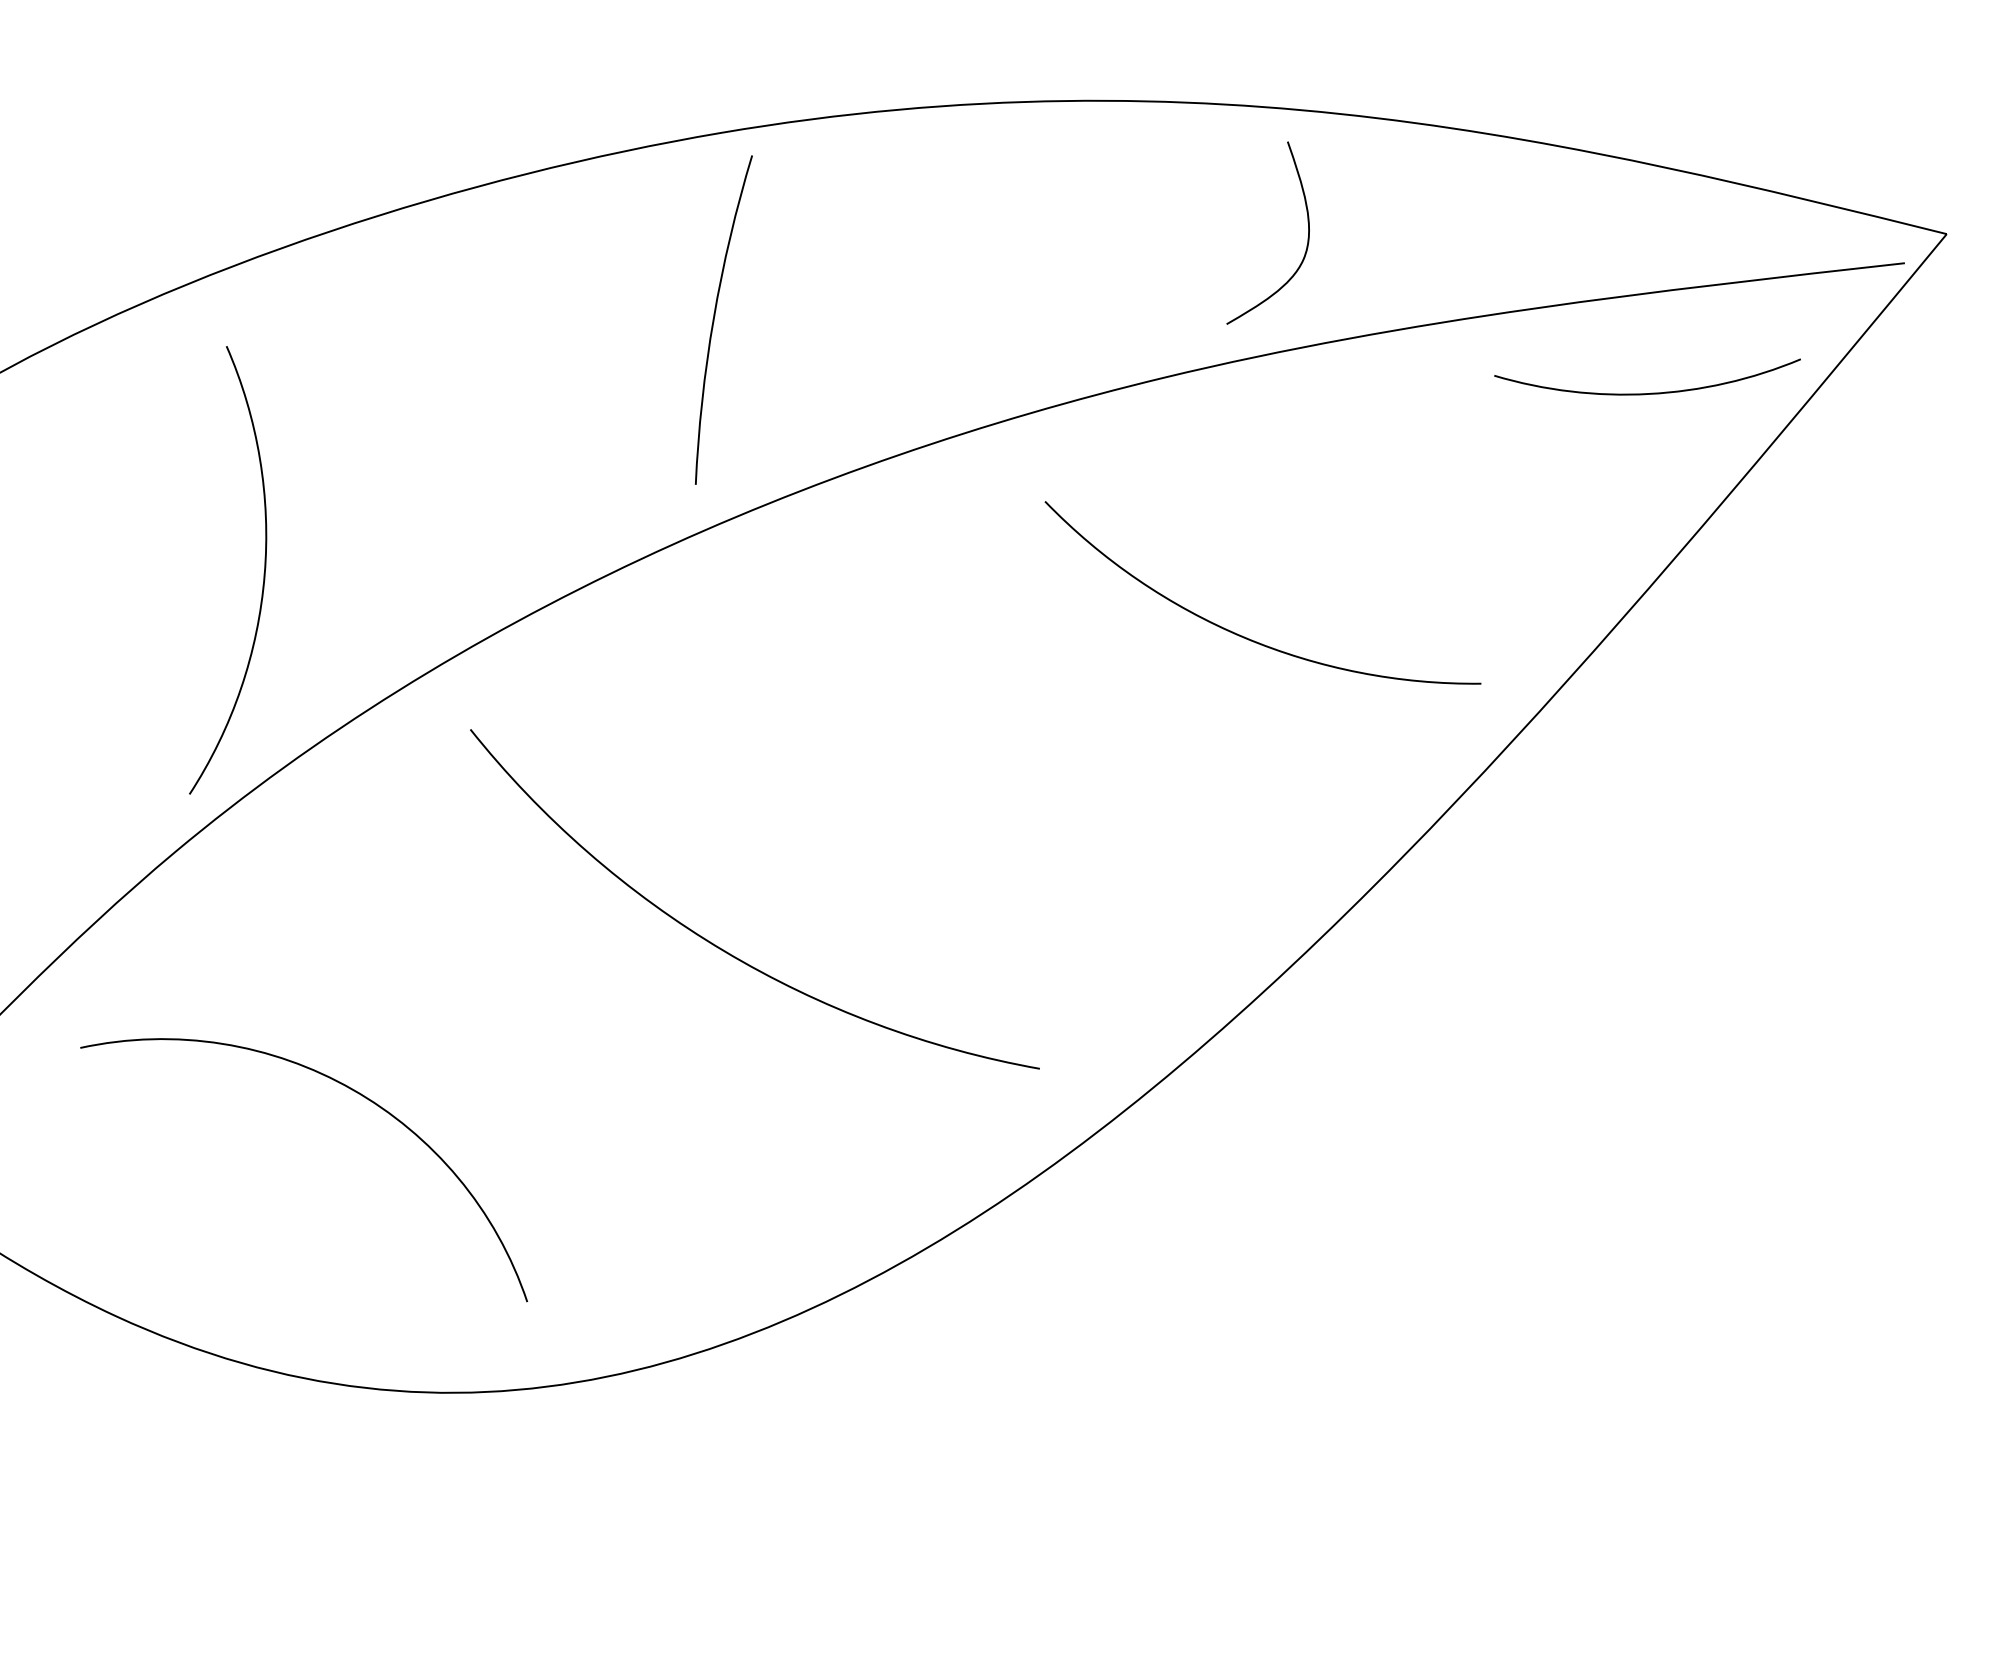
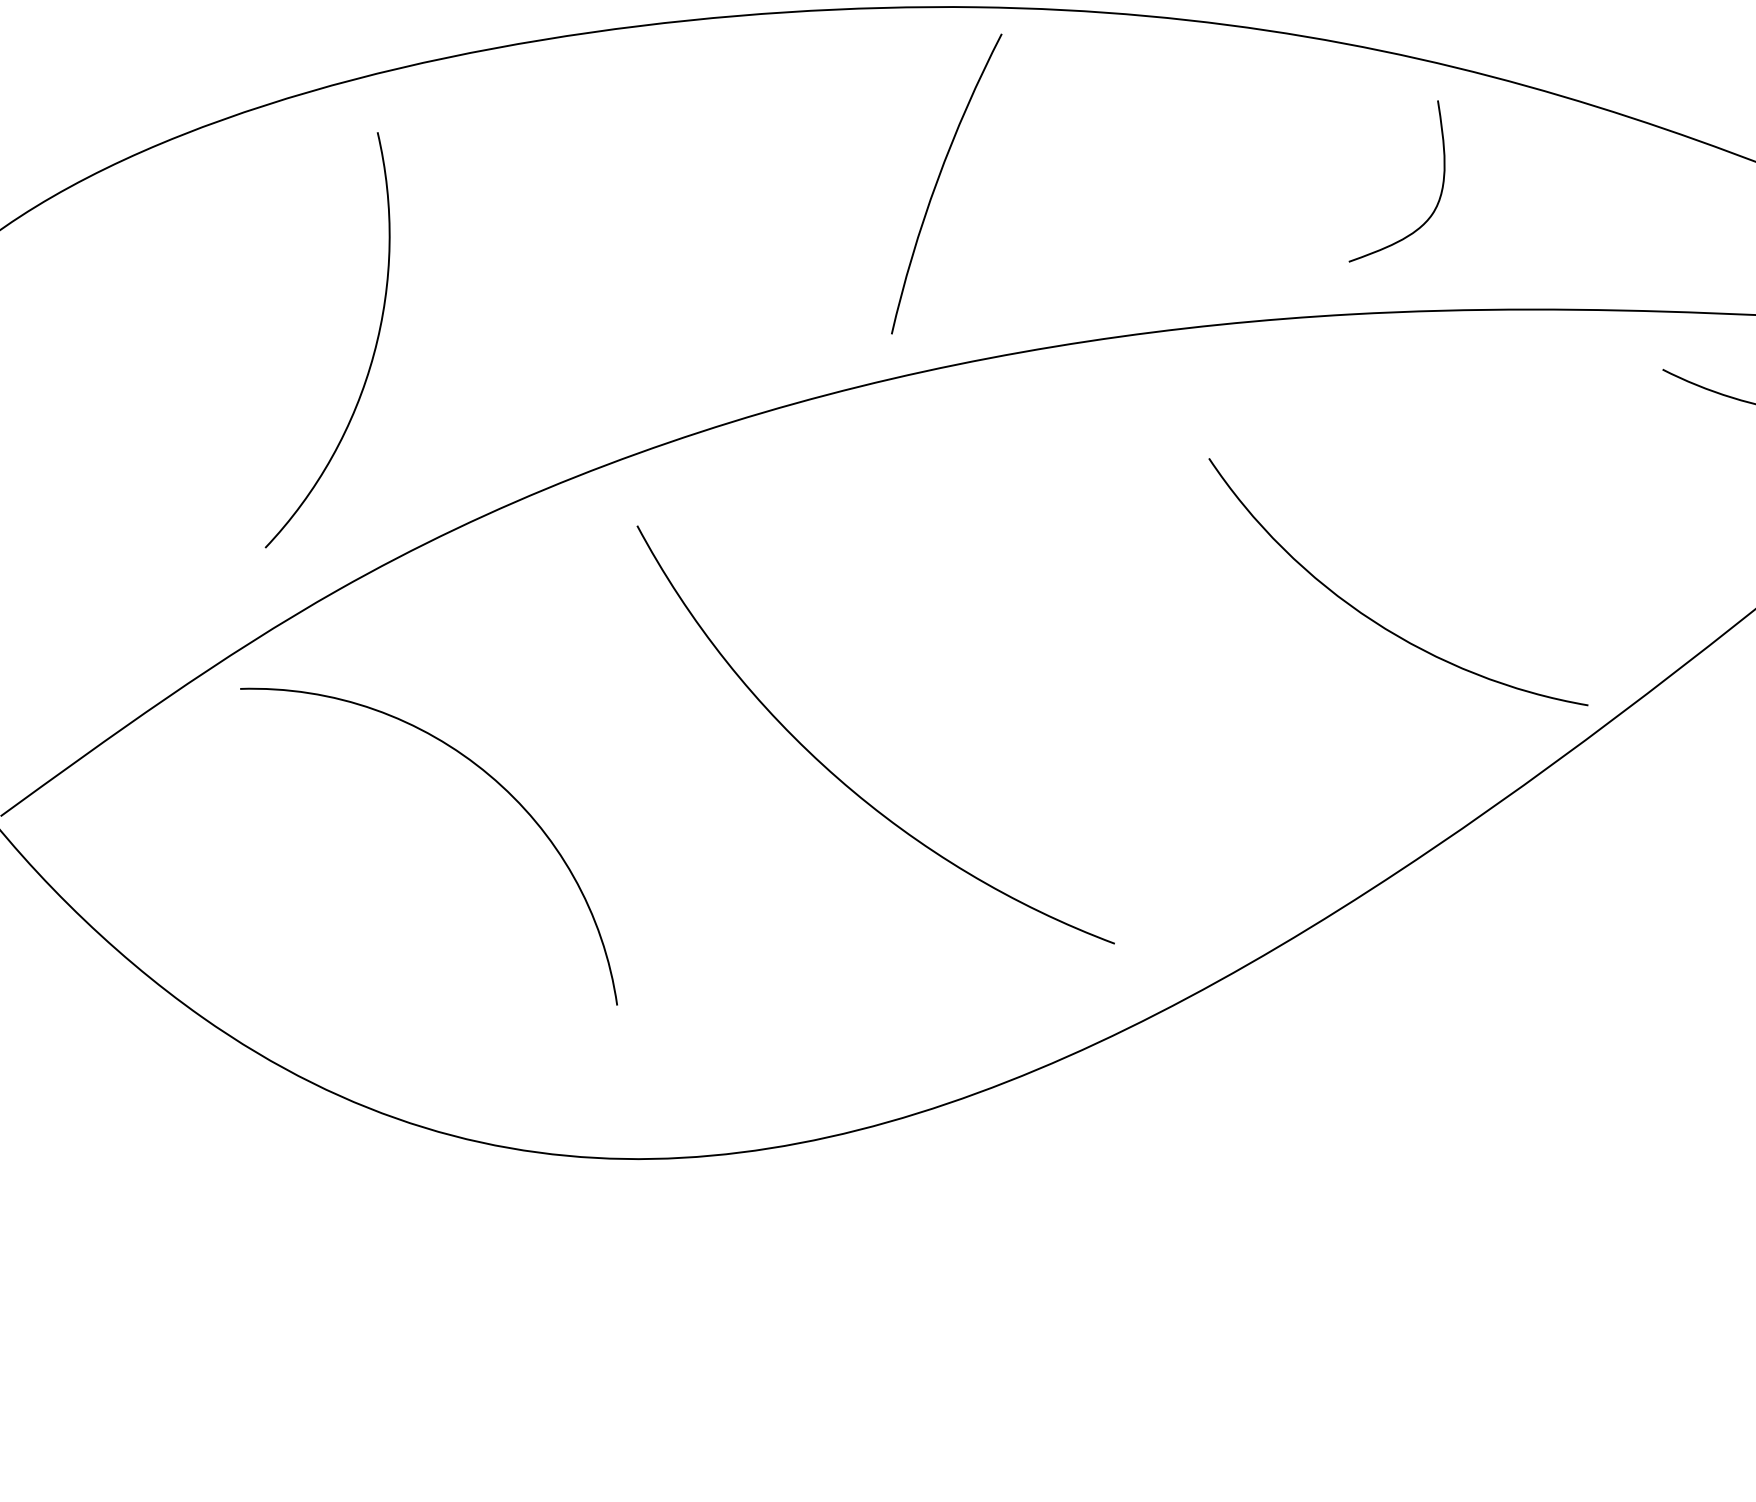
curve: (1307, 237) -> (1439, 194), moved
arc: (263, 573) -> (373, 352), moved
arc: (1242, 635) -> (1371, 618), moved
arc: (351, 1090) -> (488, 775), moved

